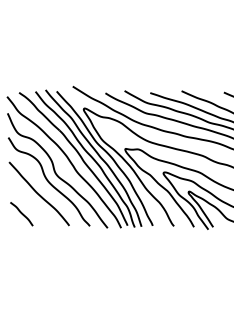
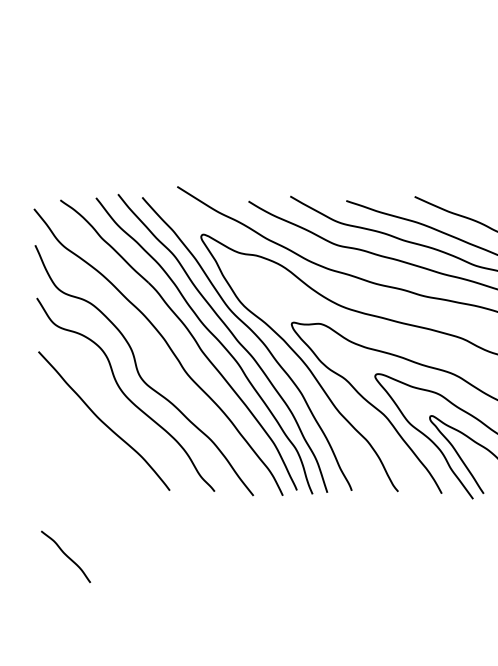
line: (21, 214) -> (65, 557), moved

